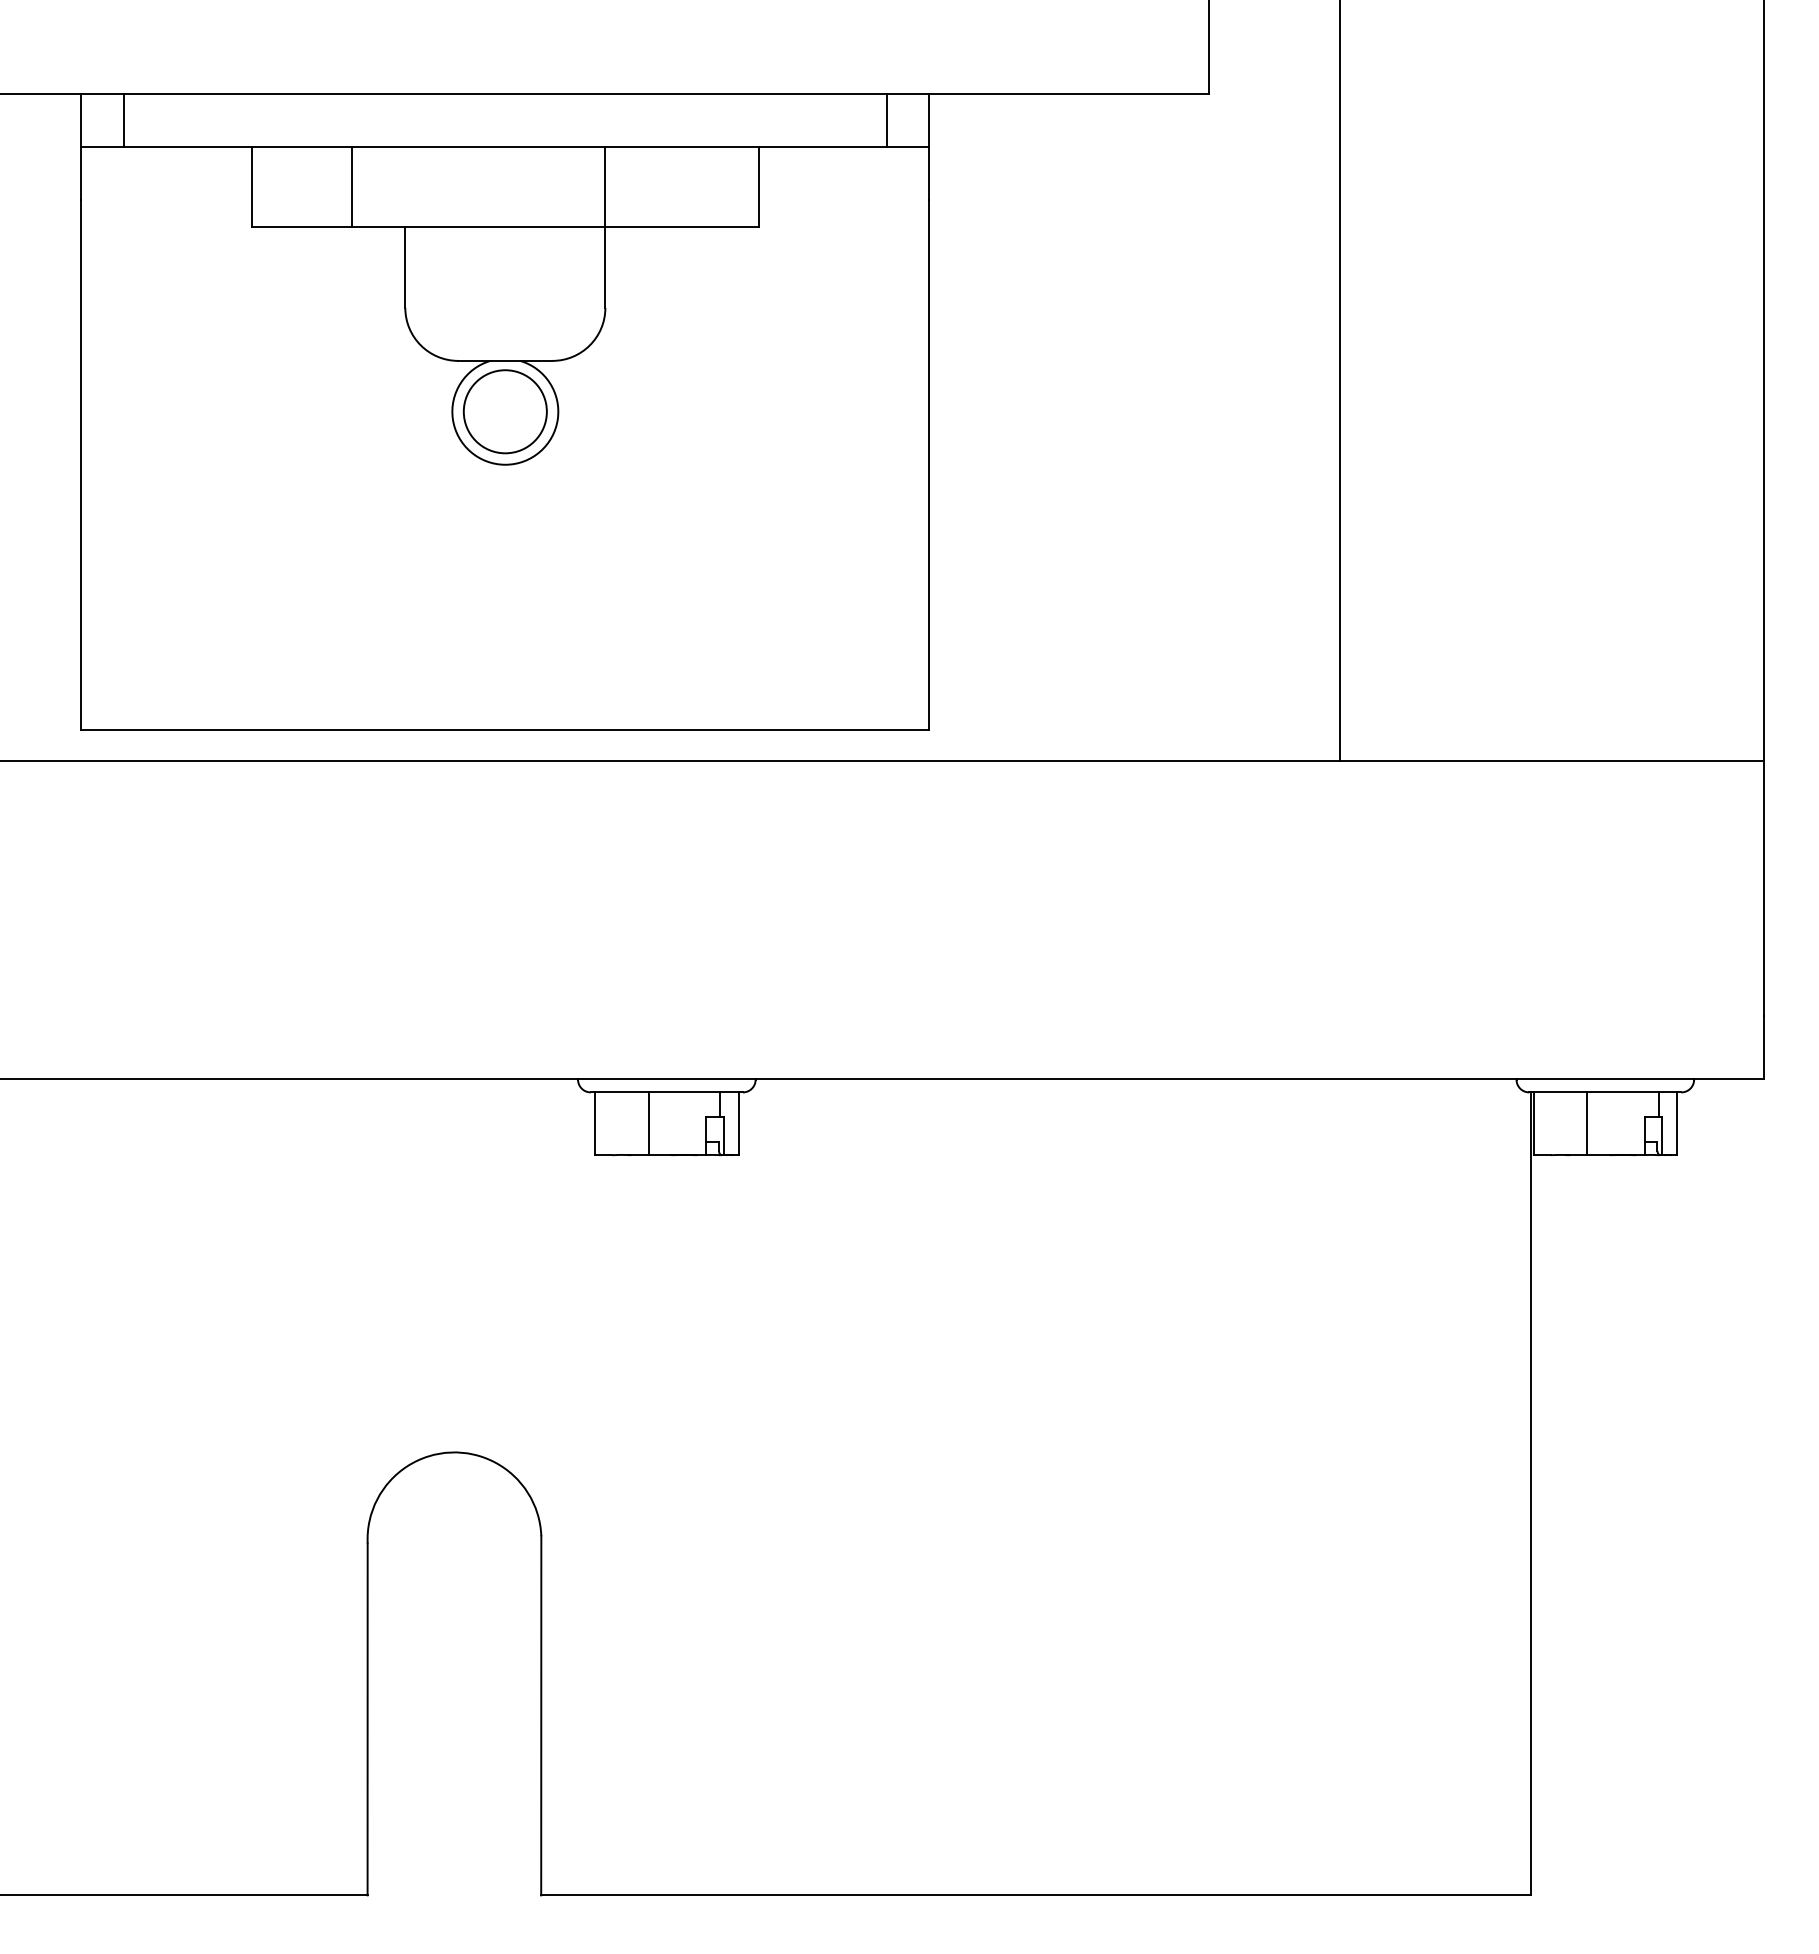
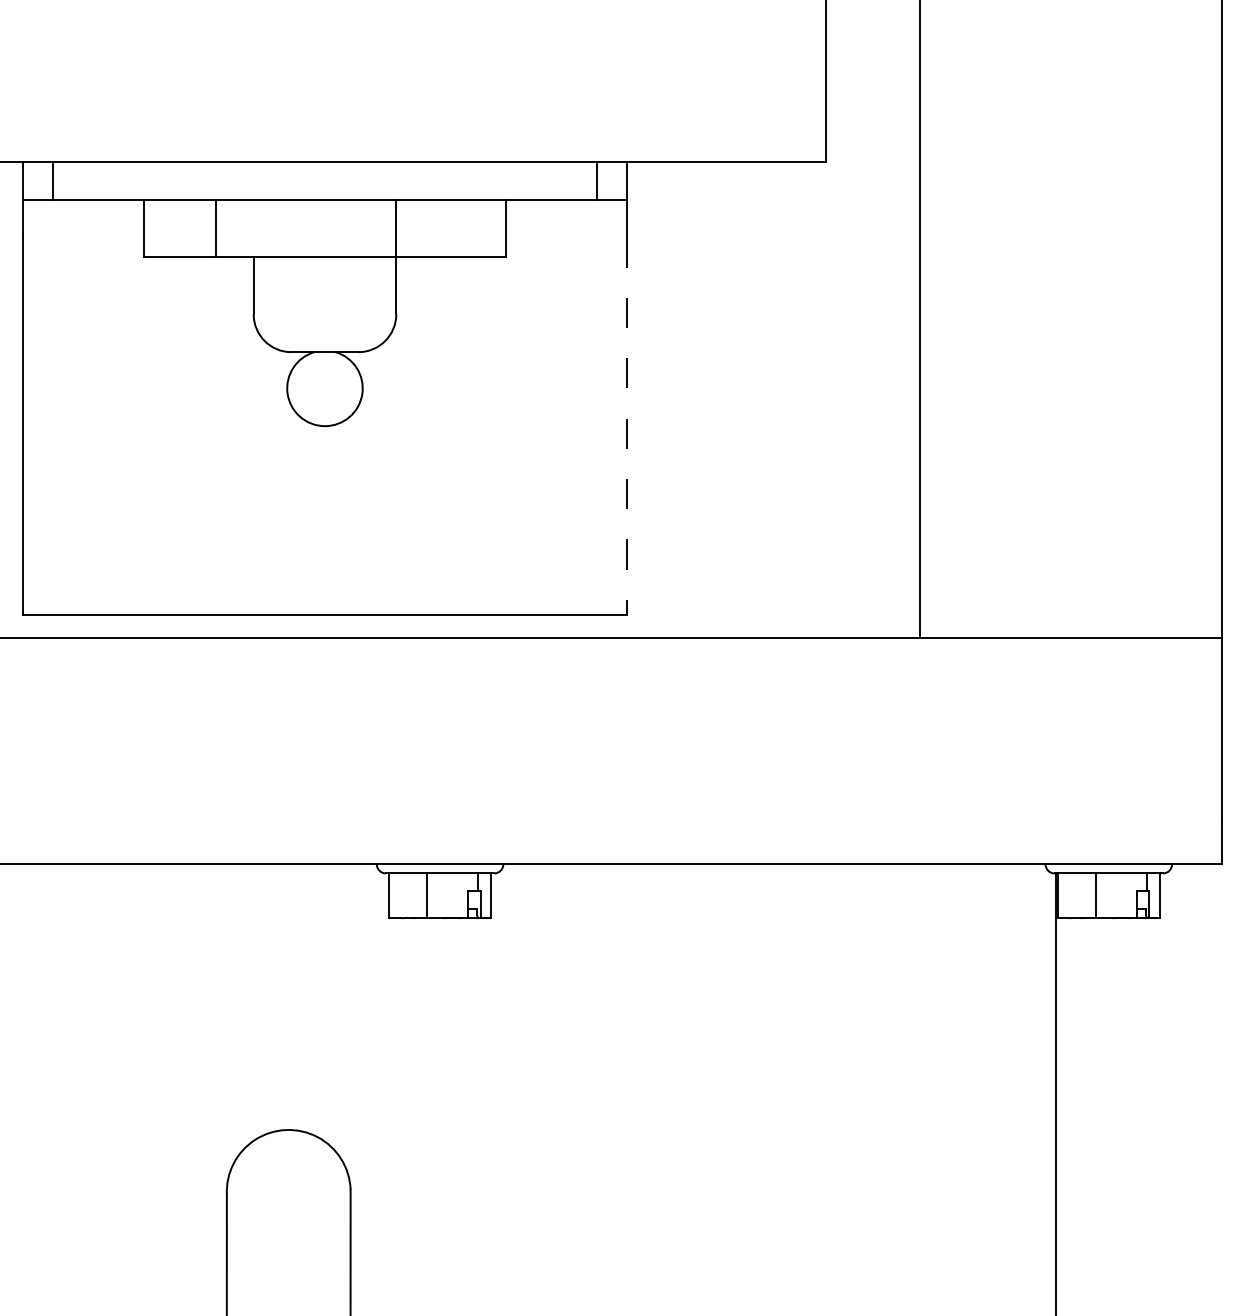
circle: (504, 411) -> (324, 388), removed
line: (929, 464) -> (627, 425), solid -> dashed

